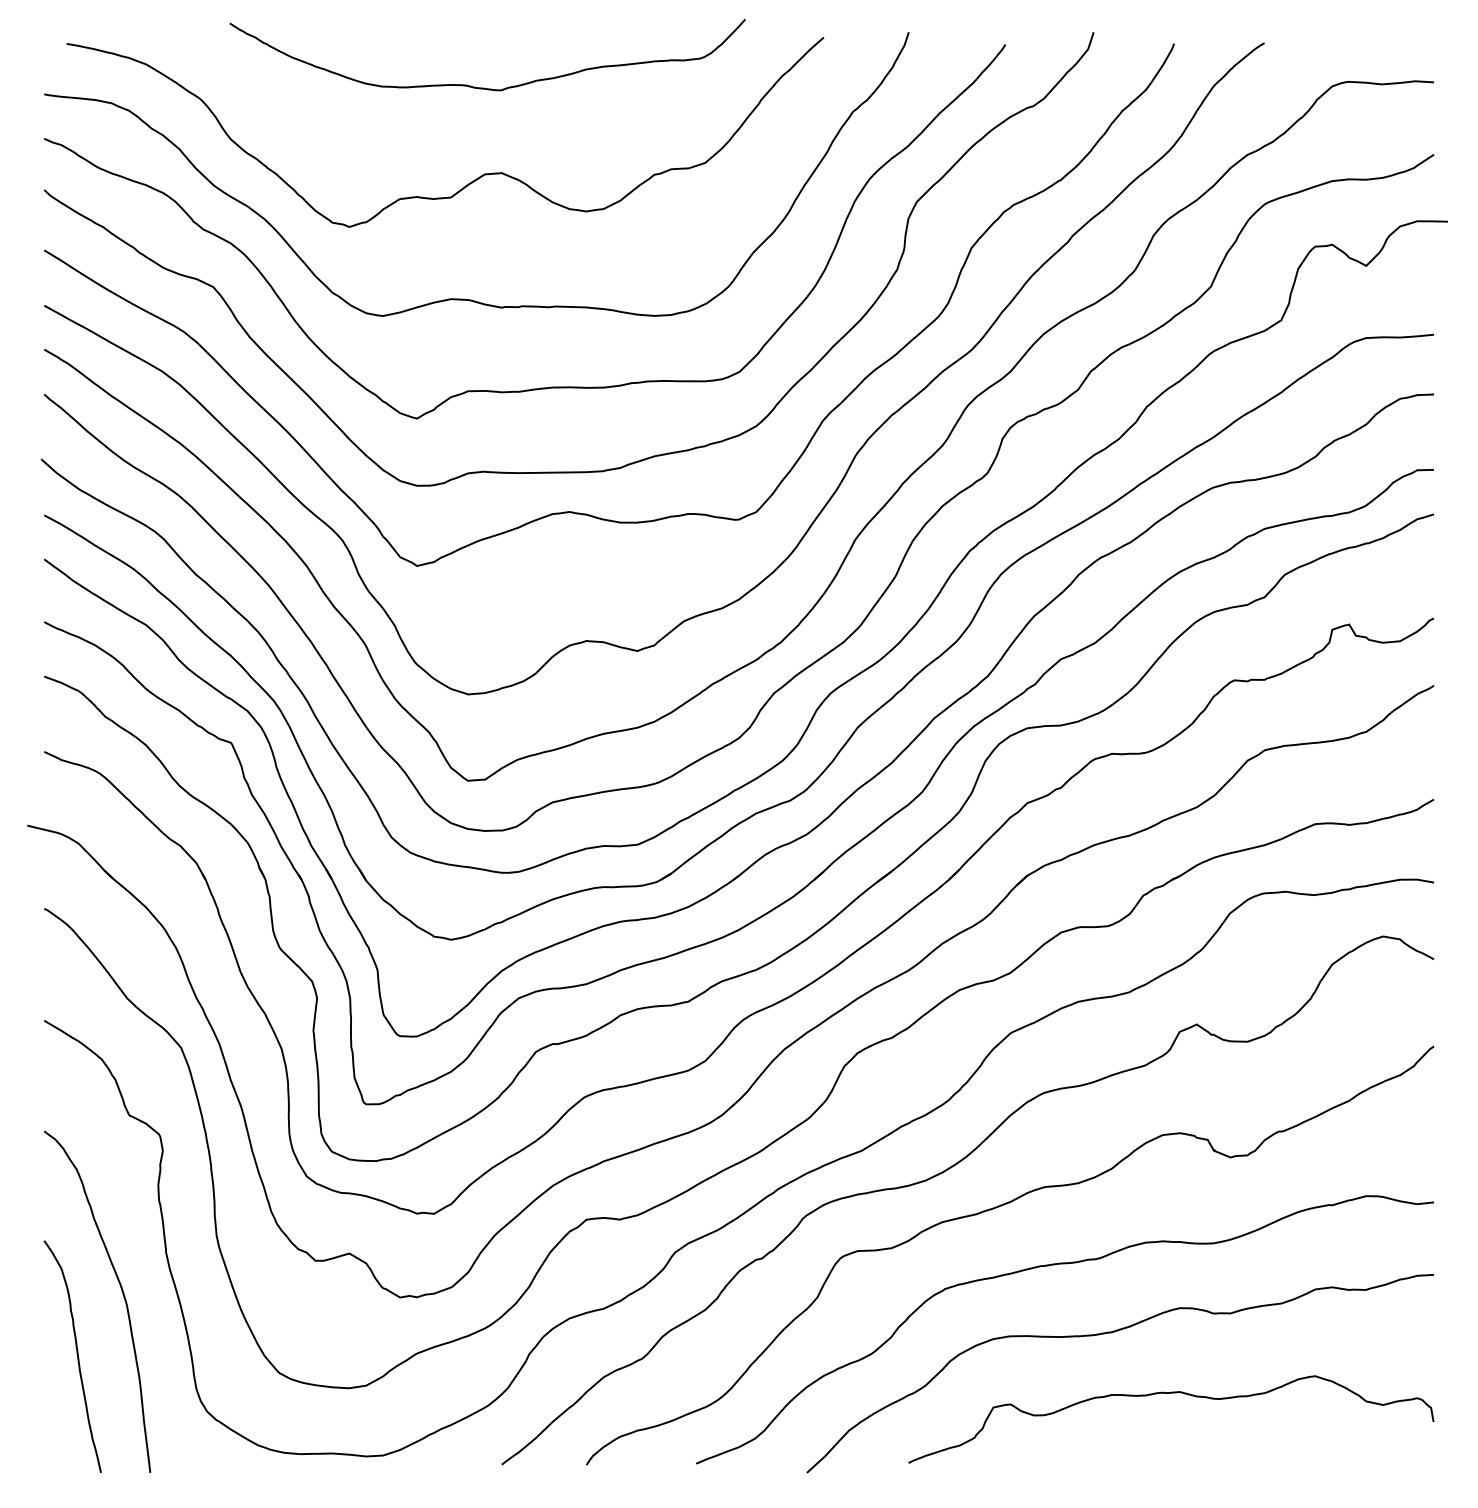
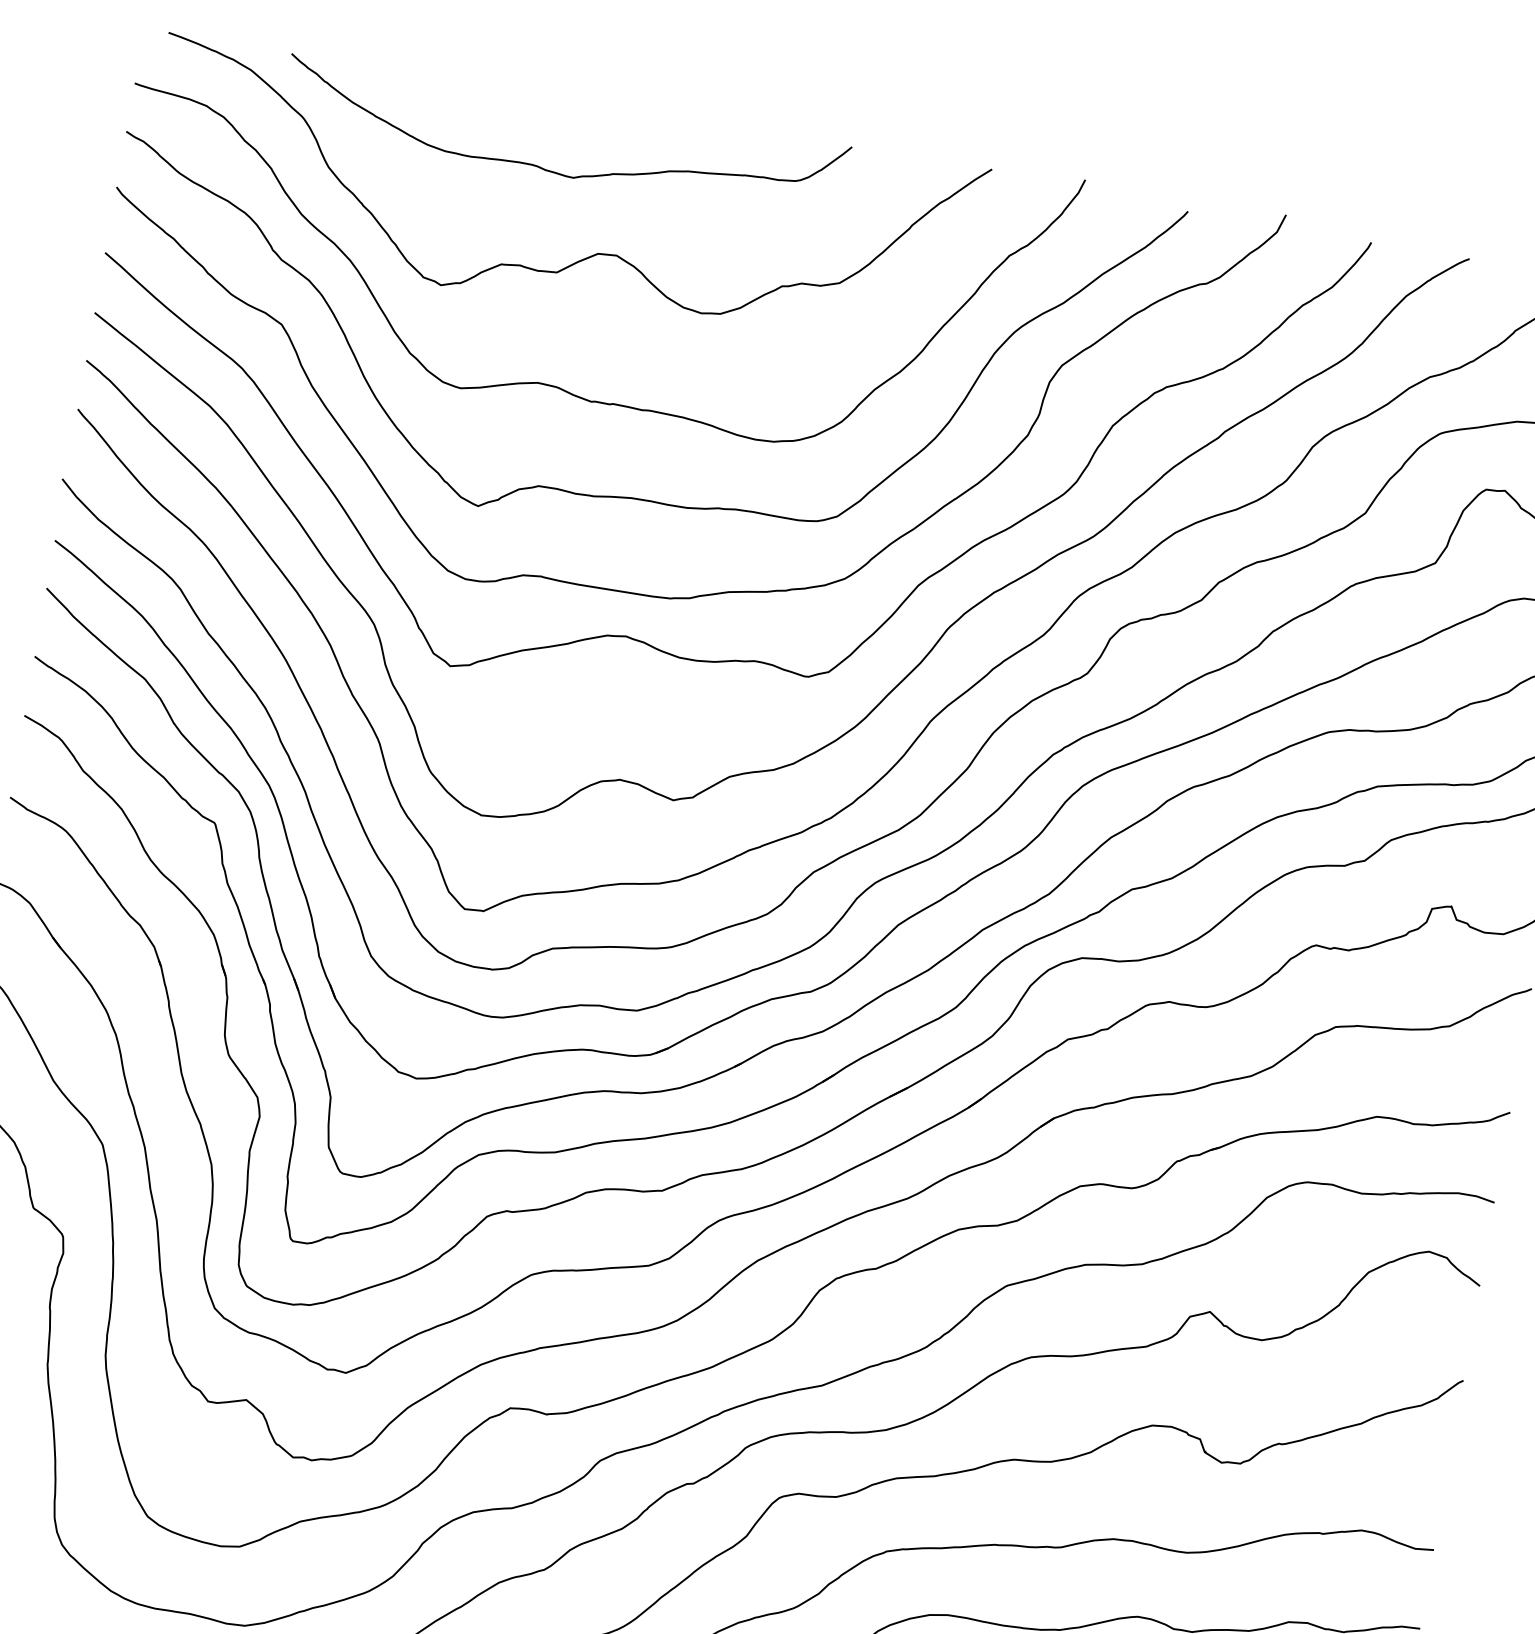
curve: (484, 87) -> (556, 171), moved

